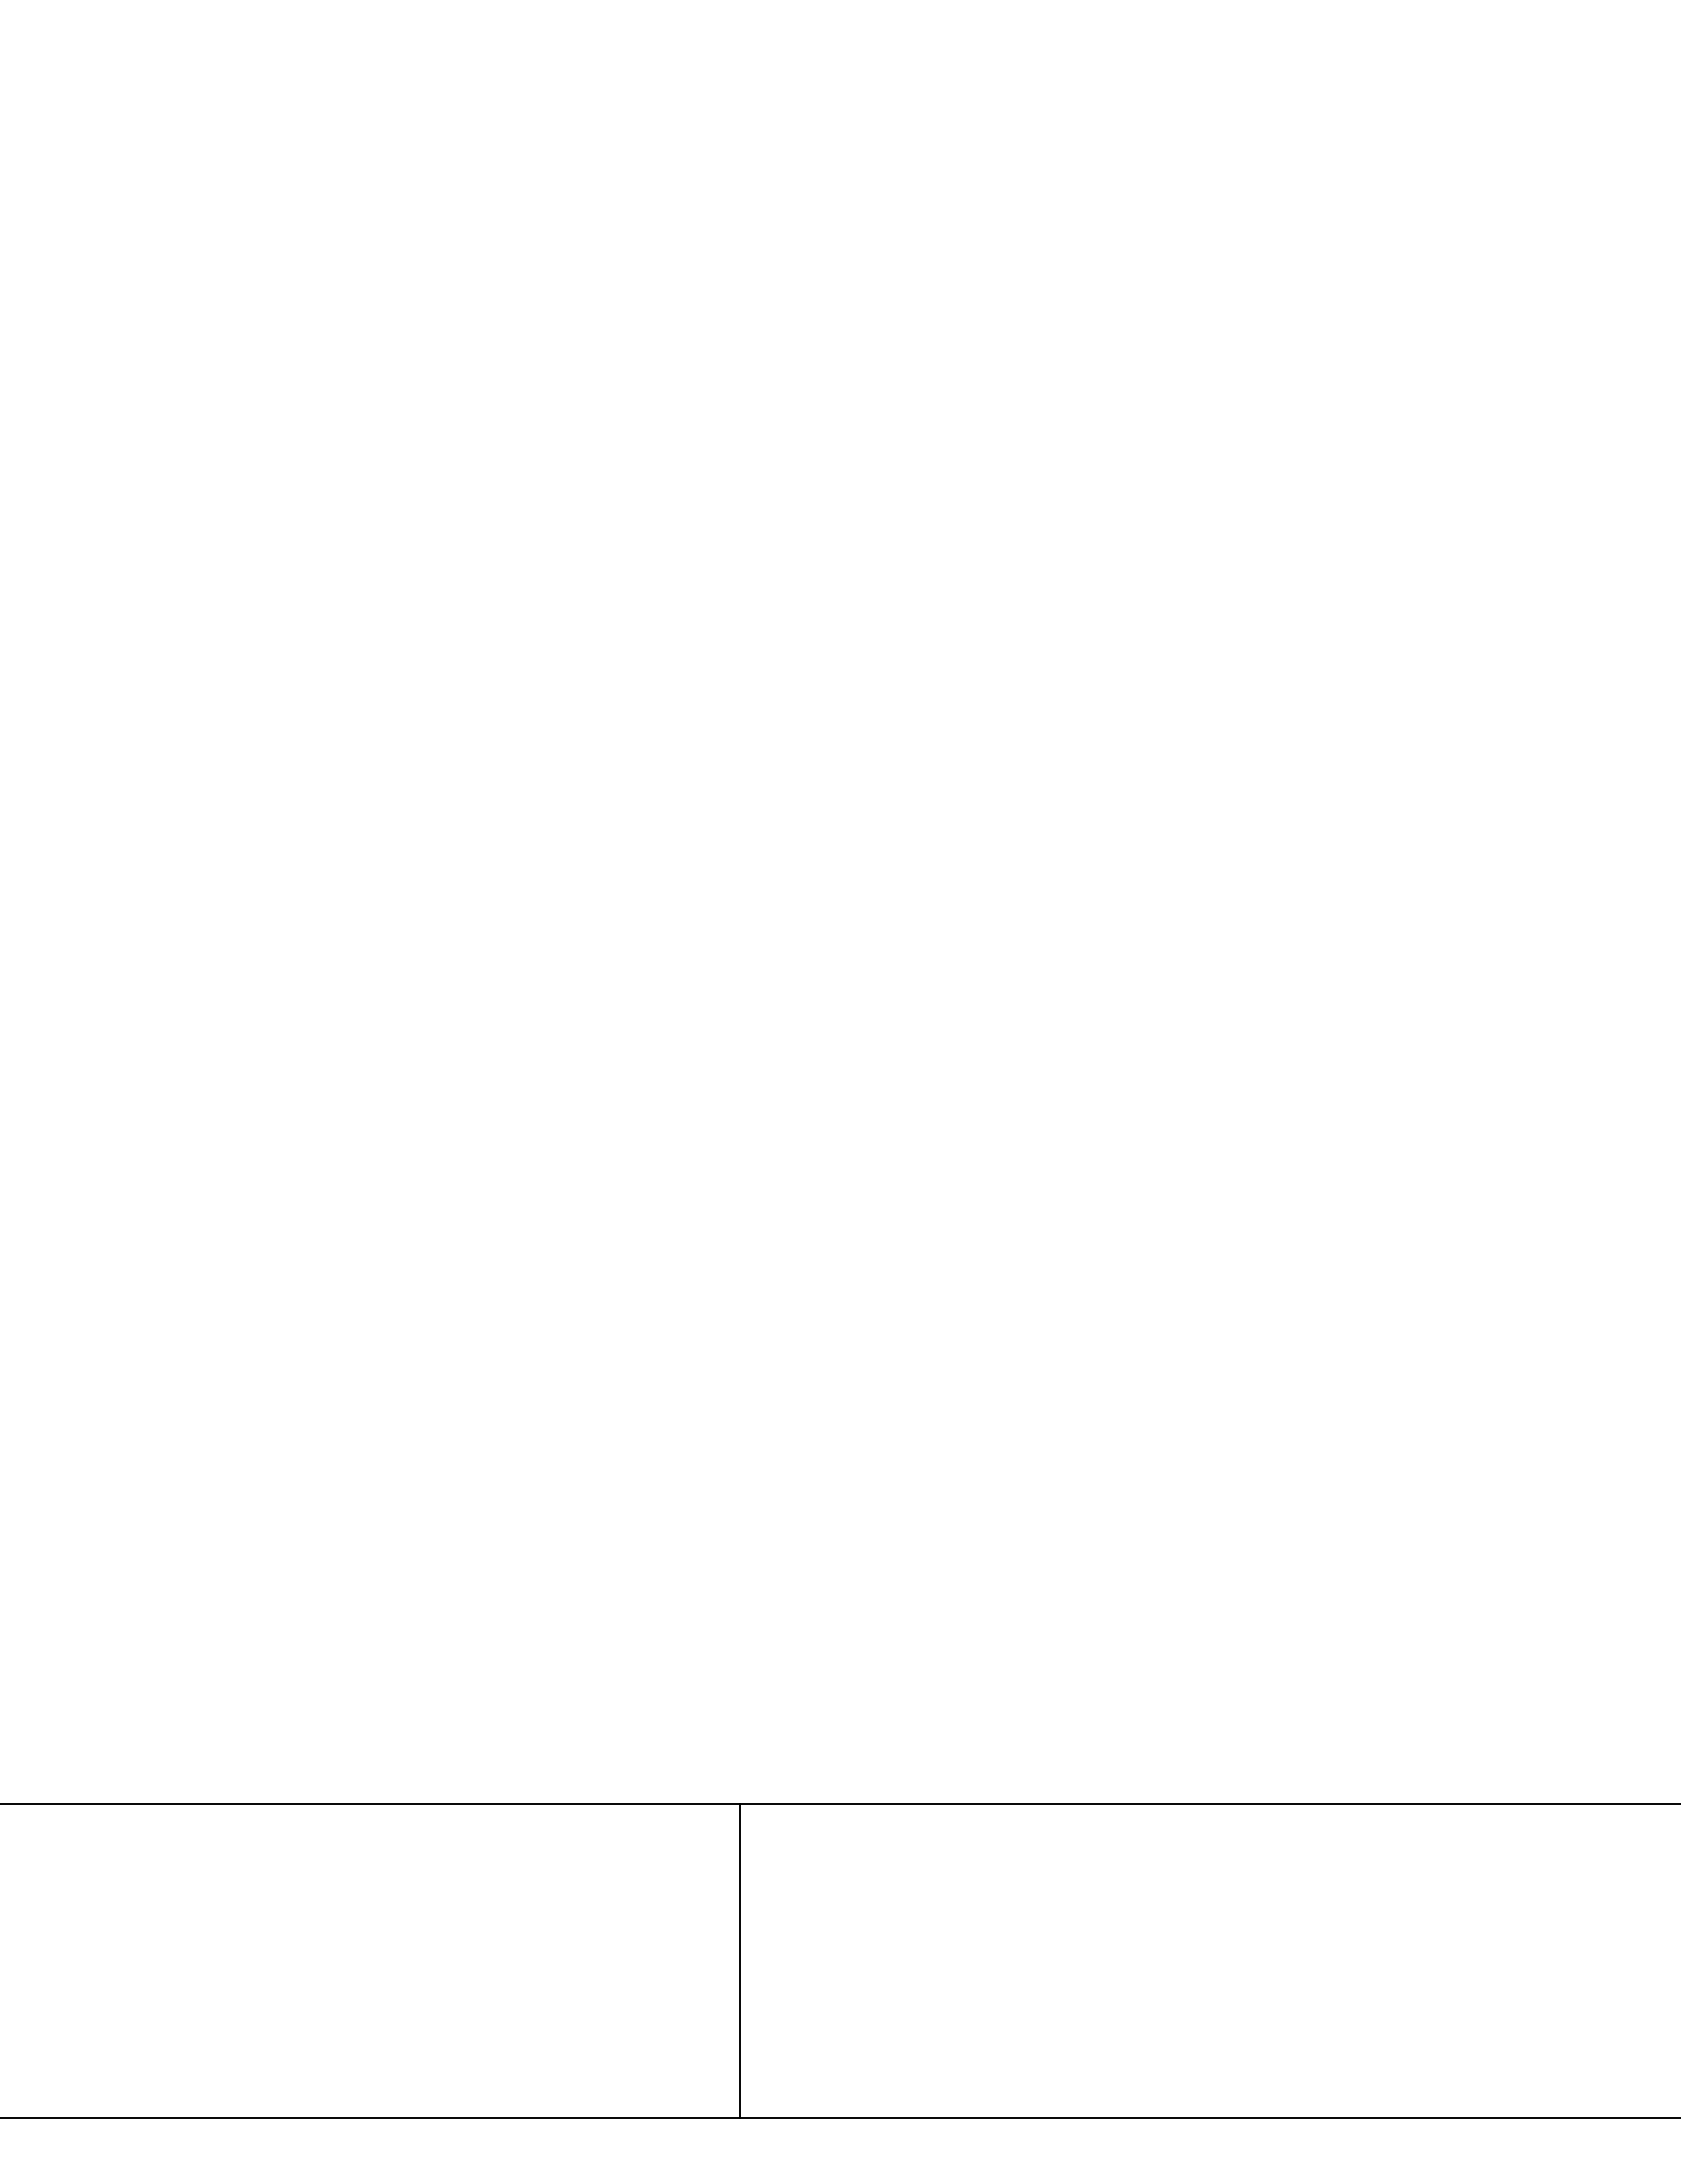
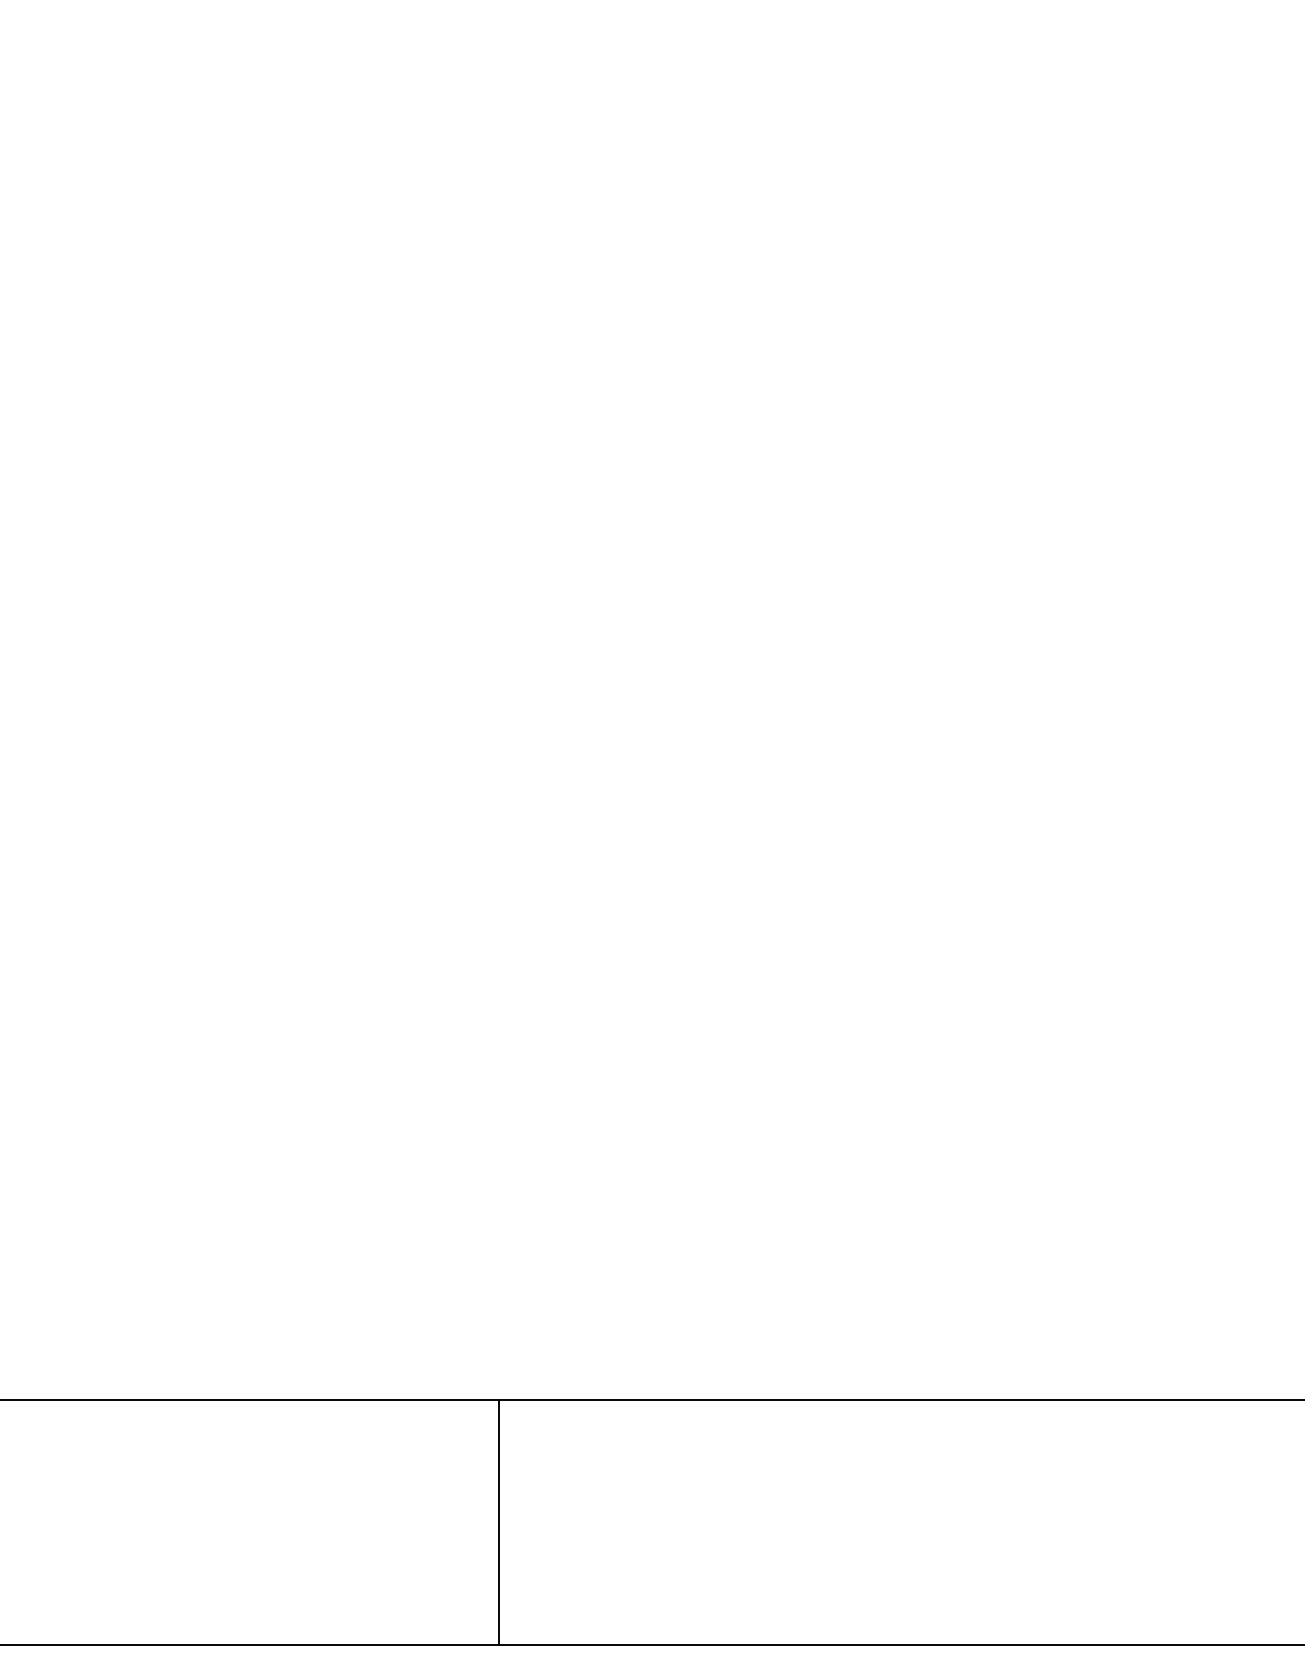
line: (739, 1960) -> (498, 1522), moved

